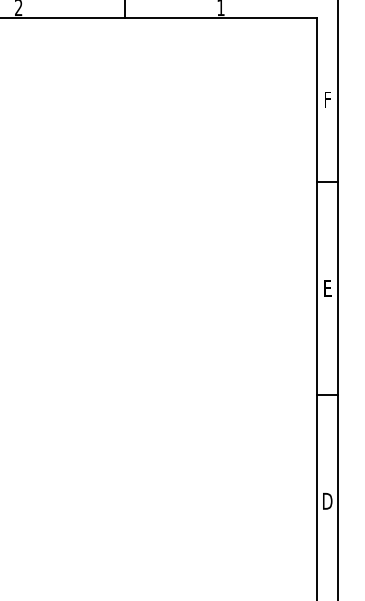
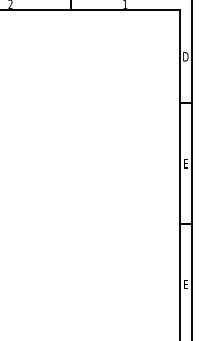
text: (327, 99) -> (185, 56), F -> D
text: (327, 501) -> (185, 284), D -> E

